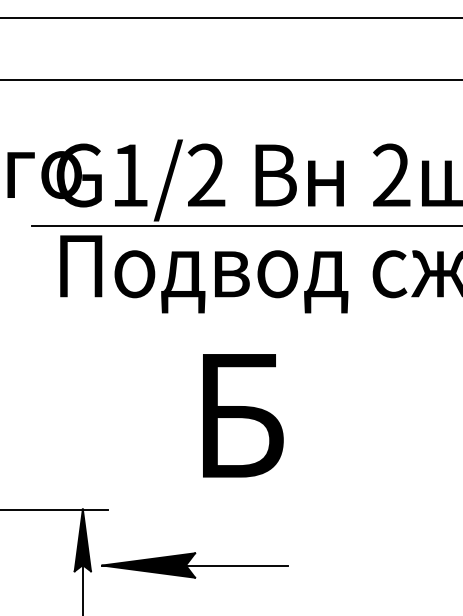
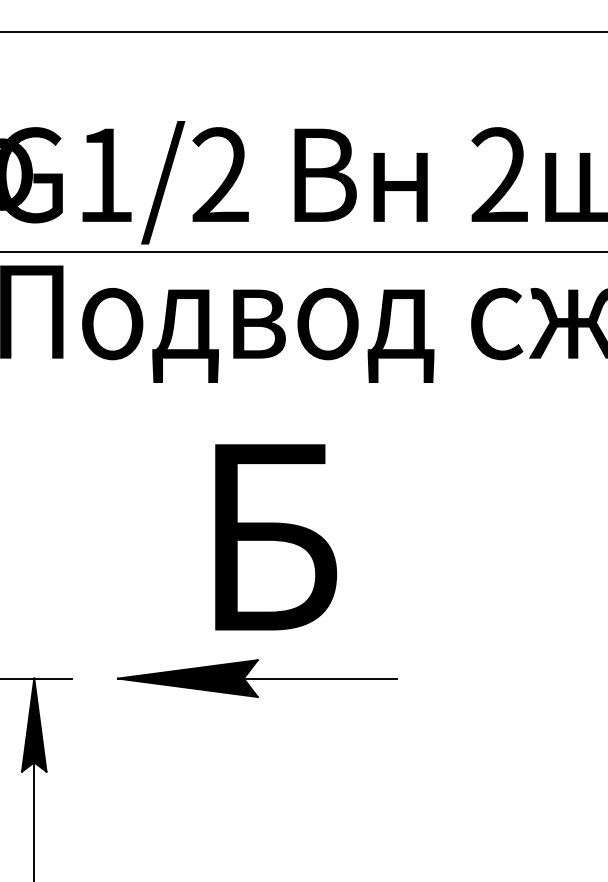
part: (194, 565) -> (256, 678), moved

